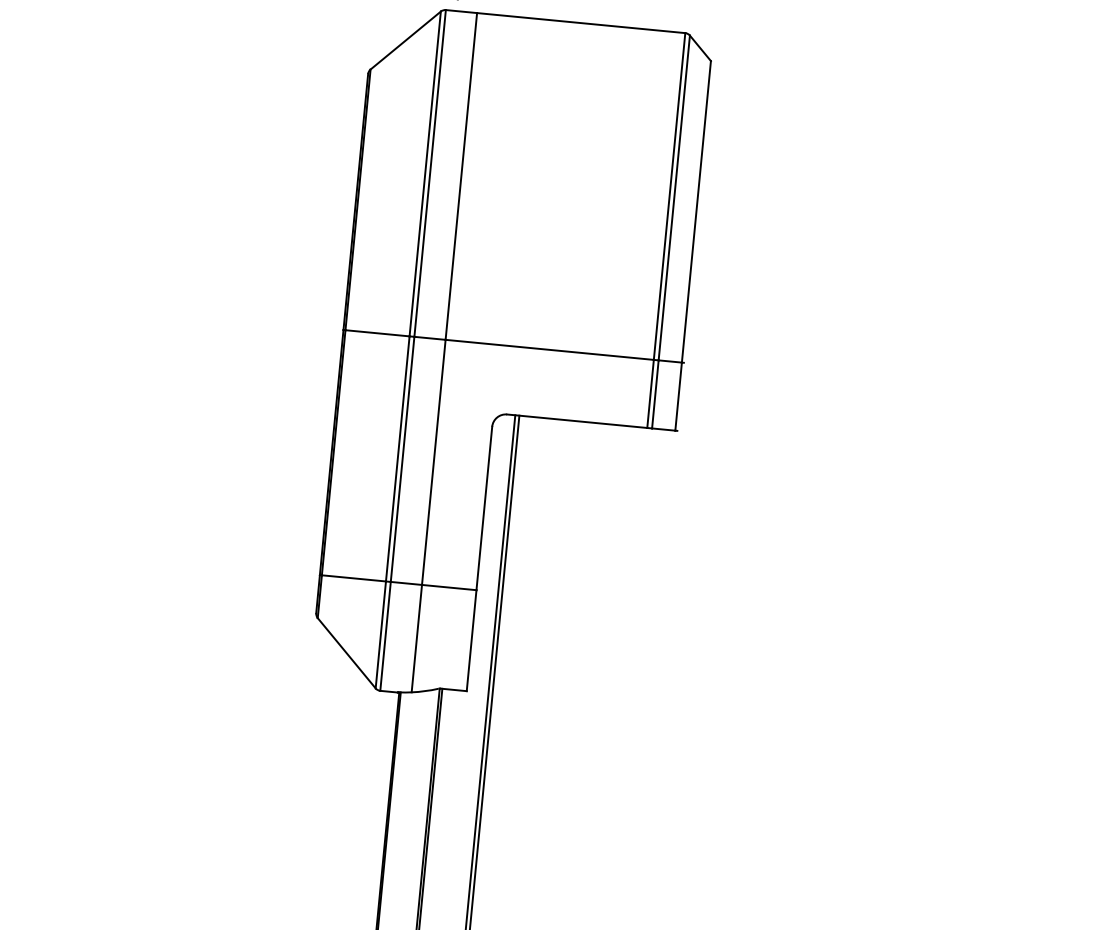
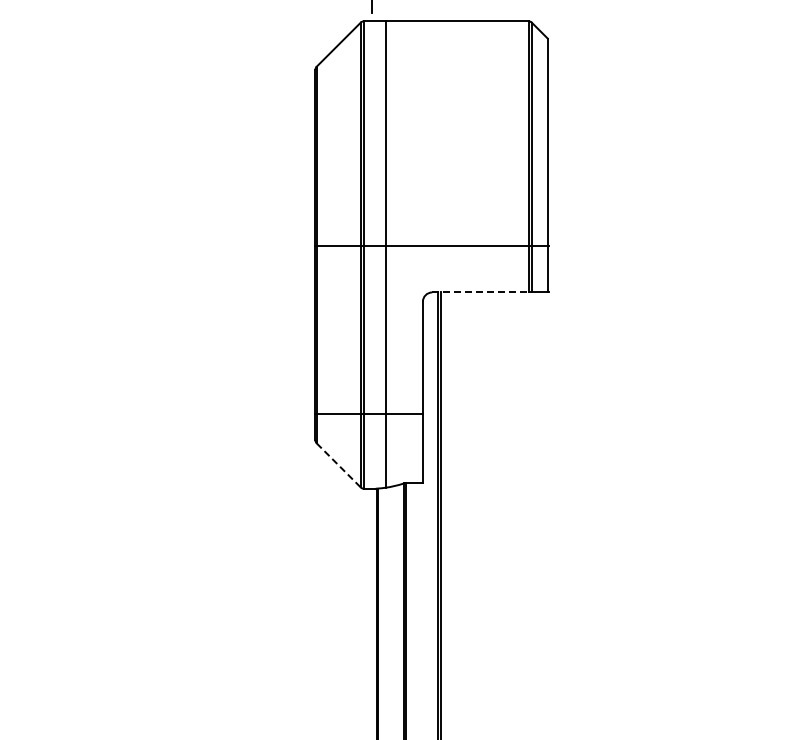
line: (577, 421) -> (480, 292), solid -> dashed
line: (347, 653) -> (339, 465), solid -> dashed

